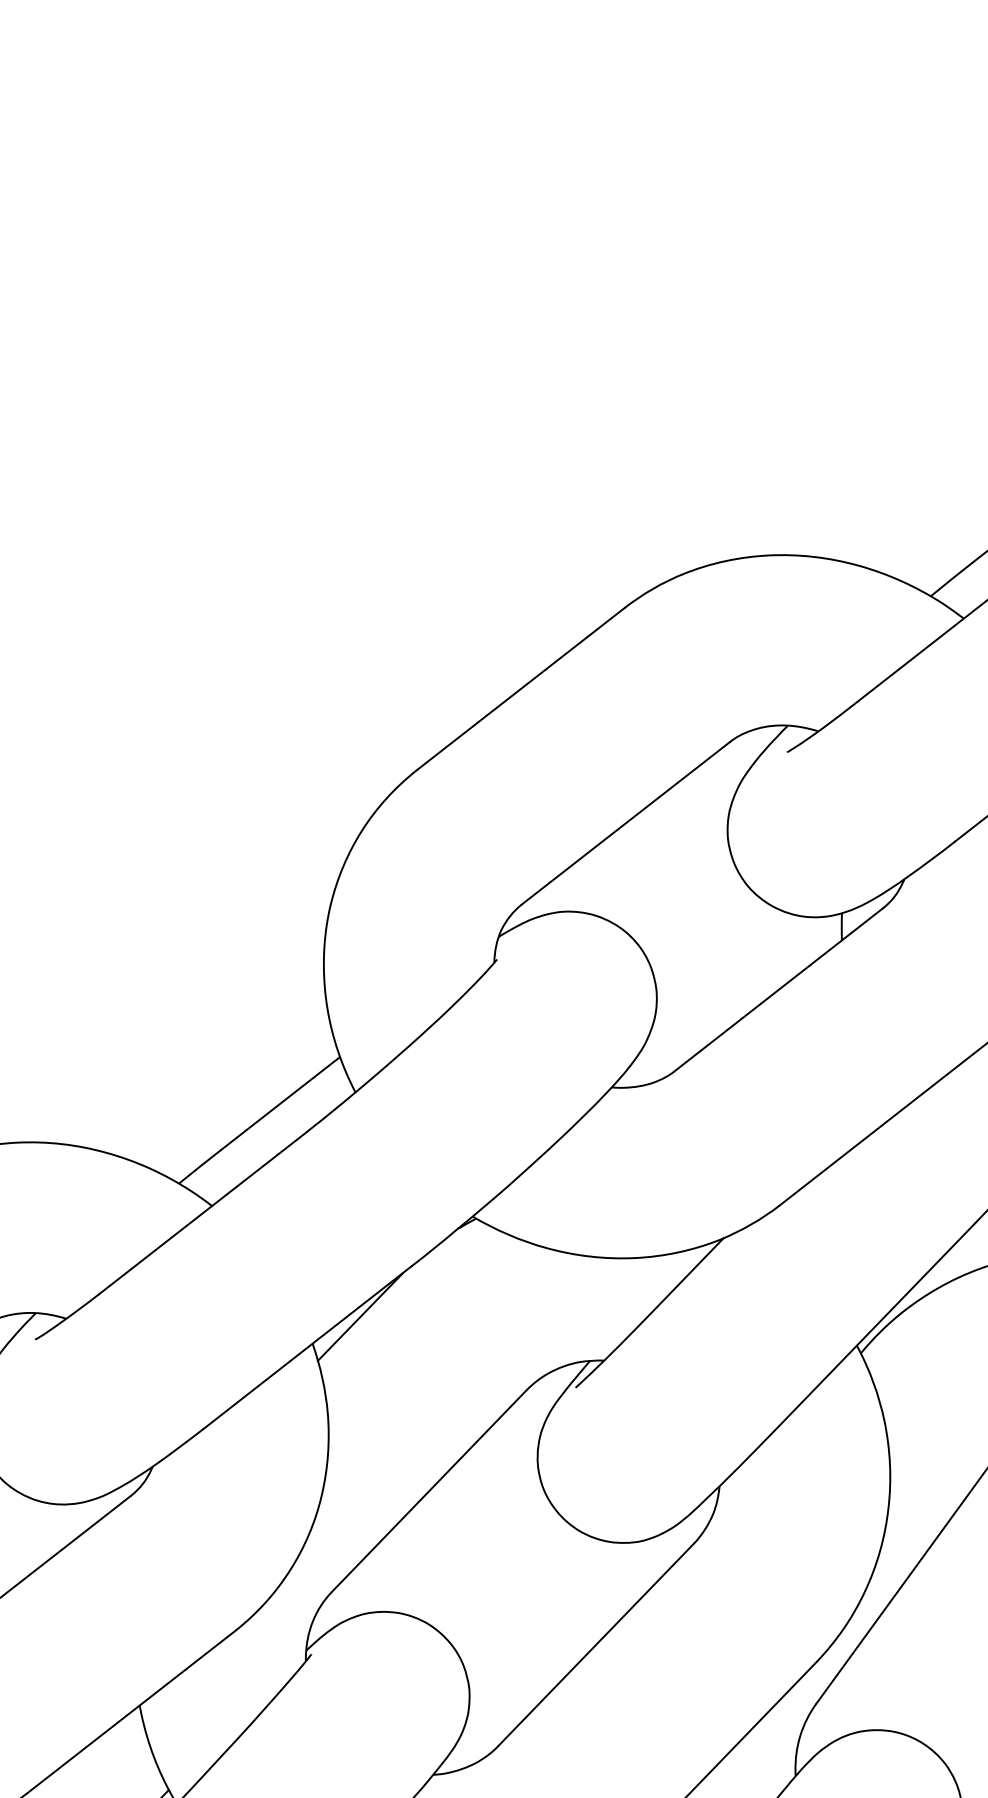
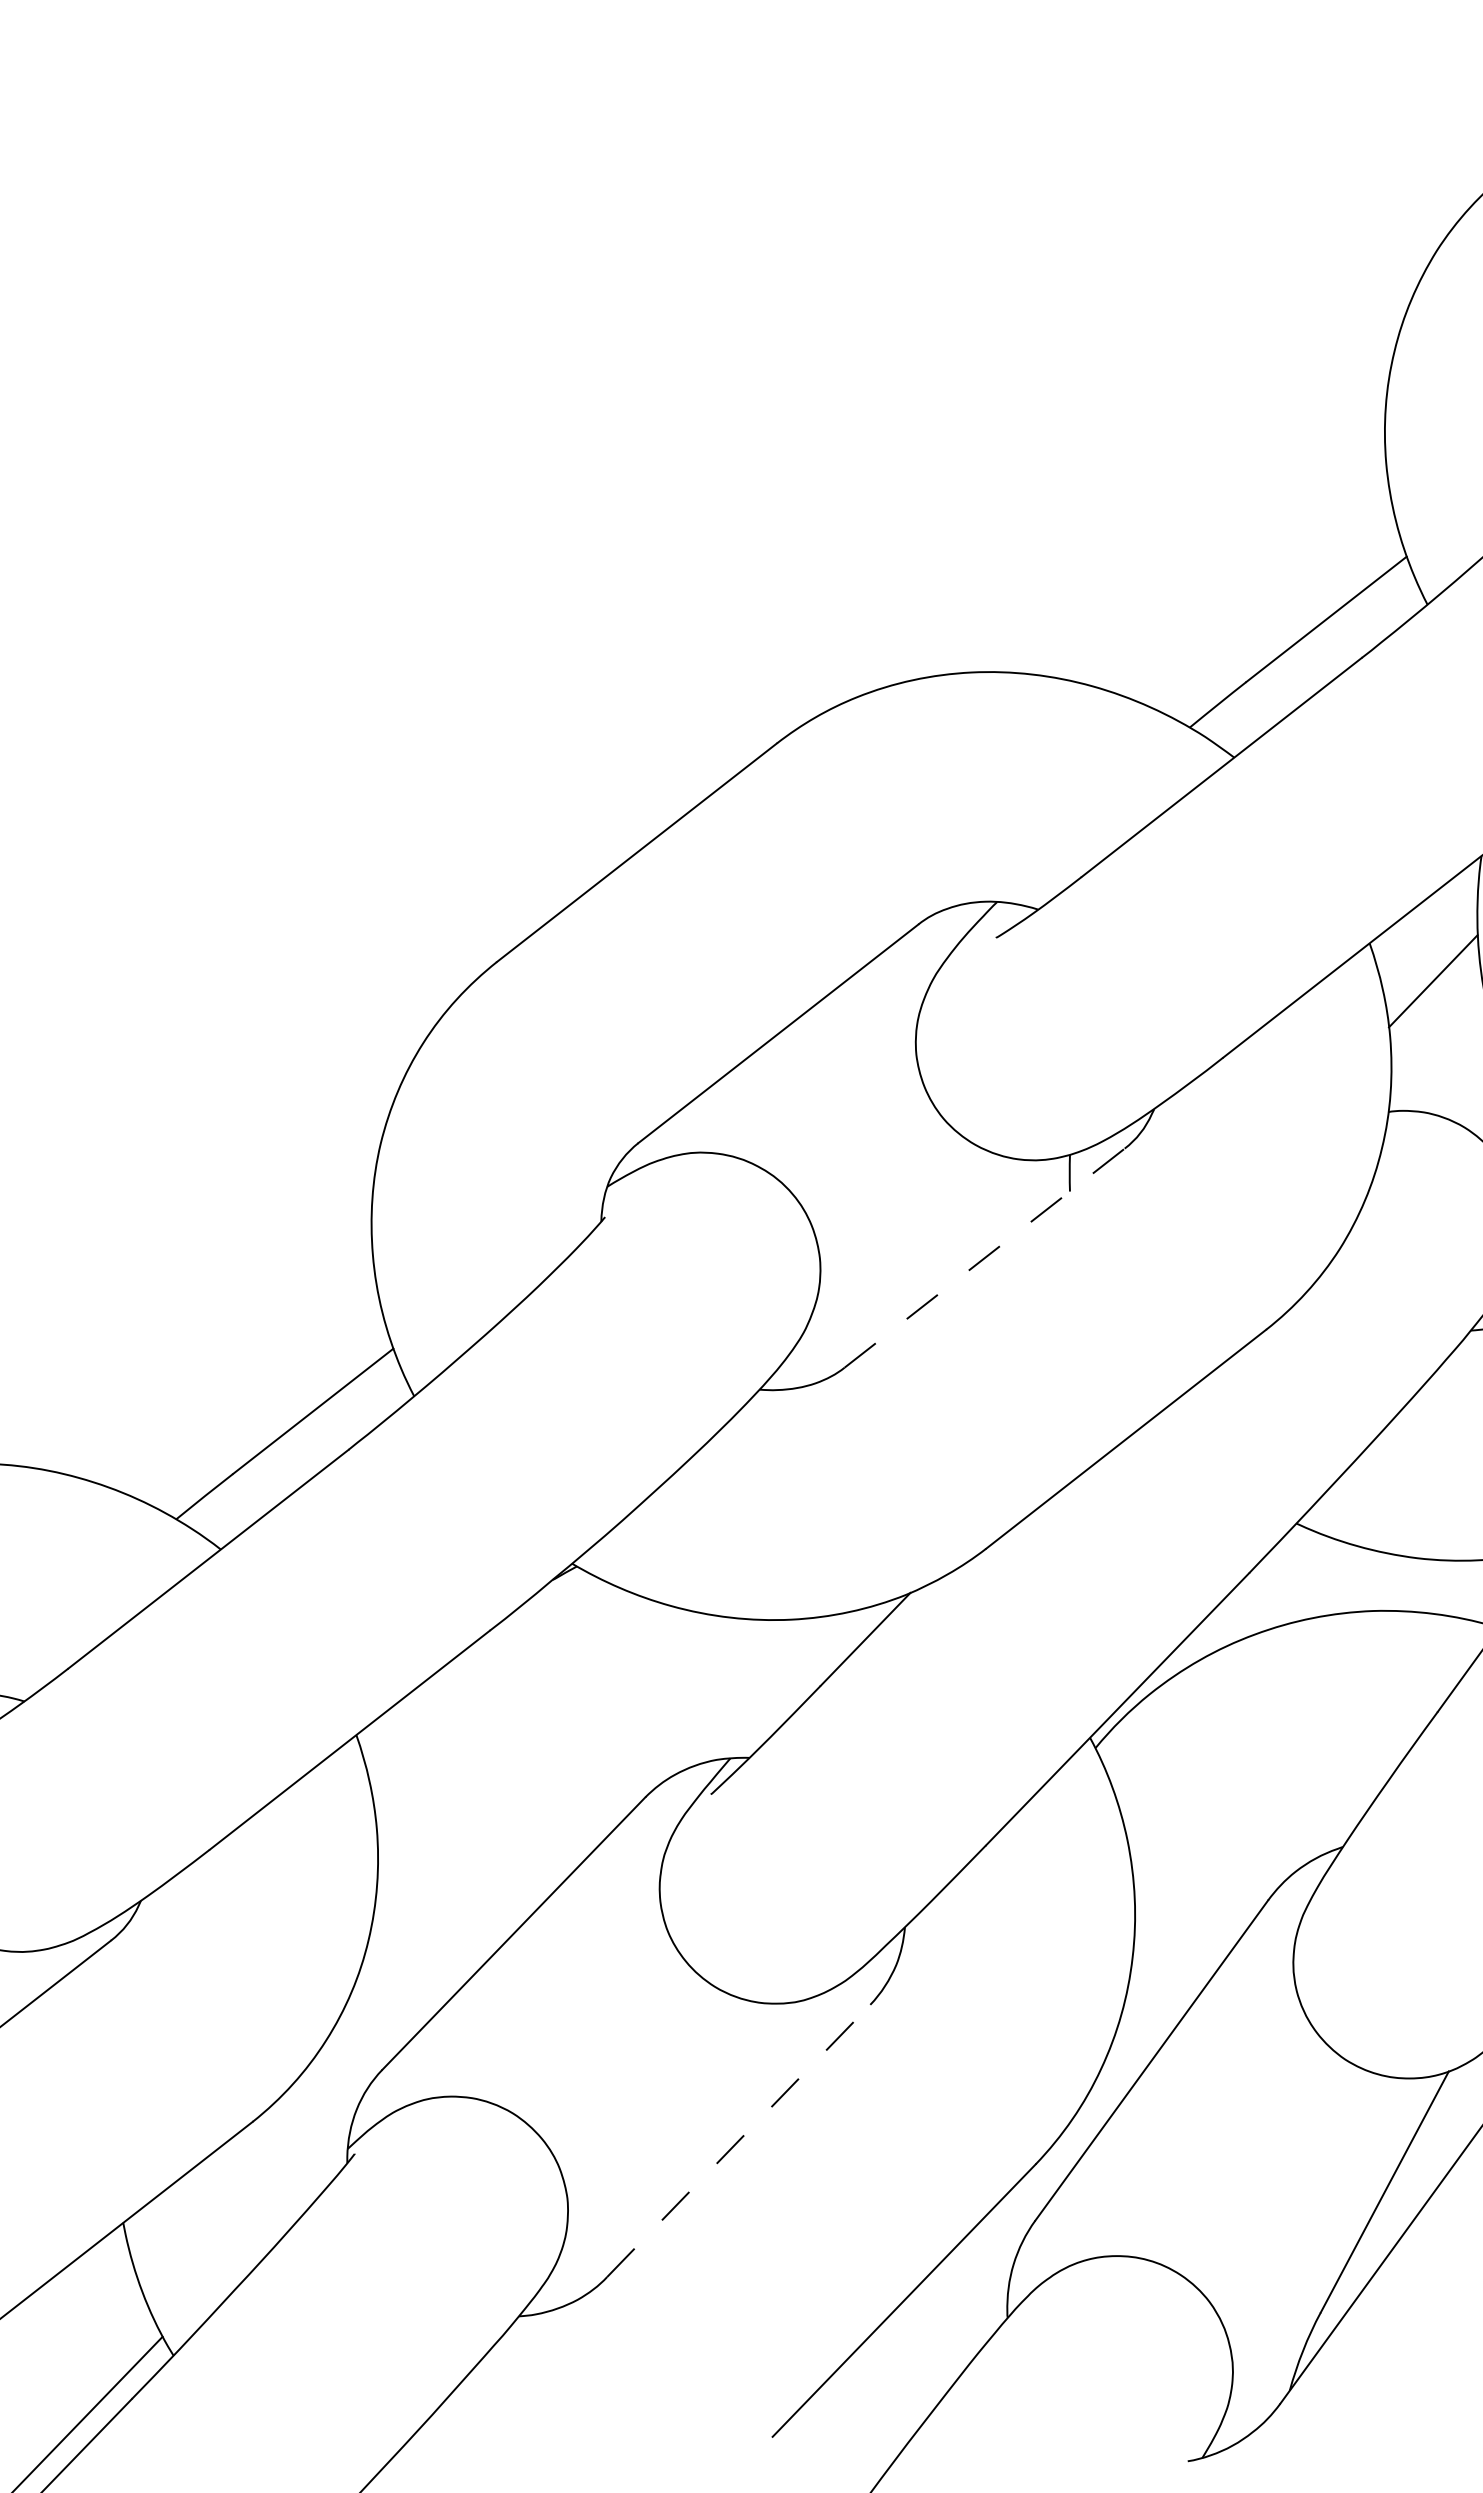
line: (778, 990) -> (984, 1258), solid -> dashed
line: (360, 1317) -> (420, 1699), removed
line: (596, 1644) -> (739, 2140), solid -> dashed

